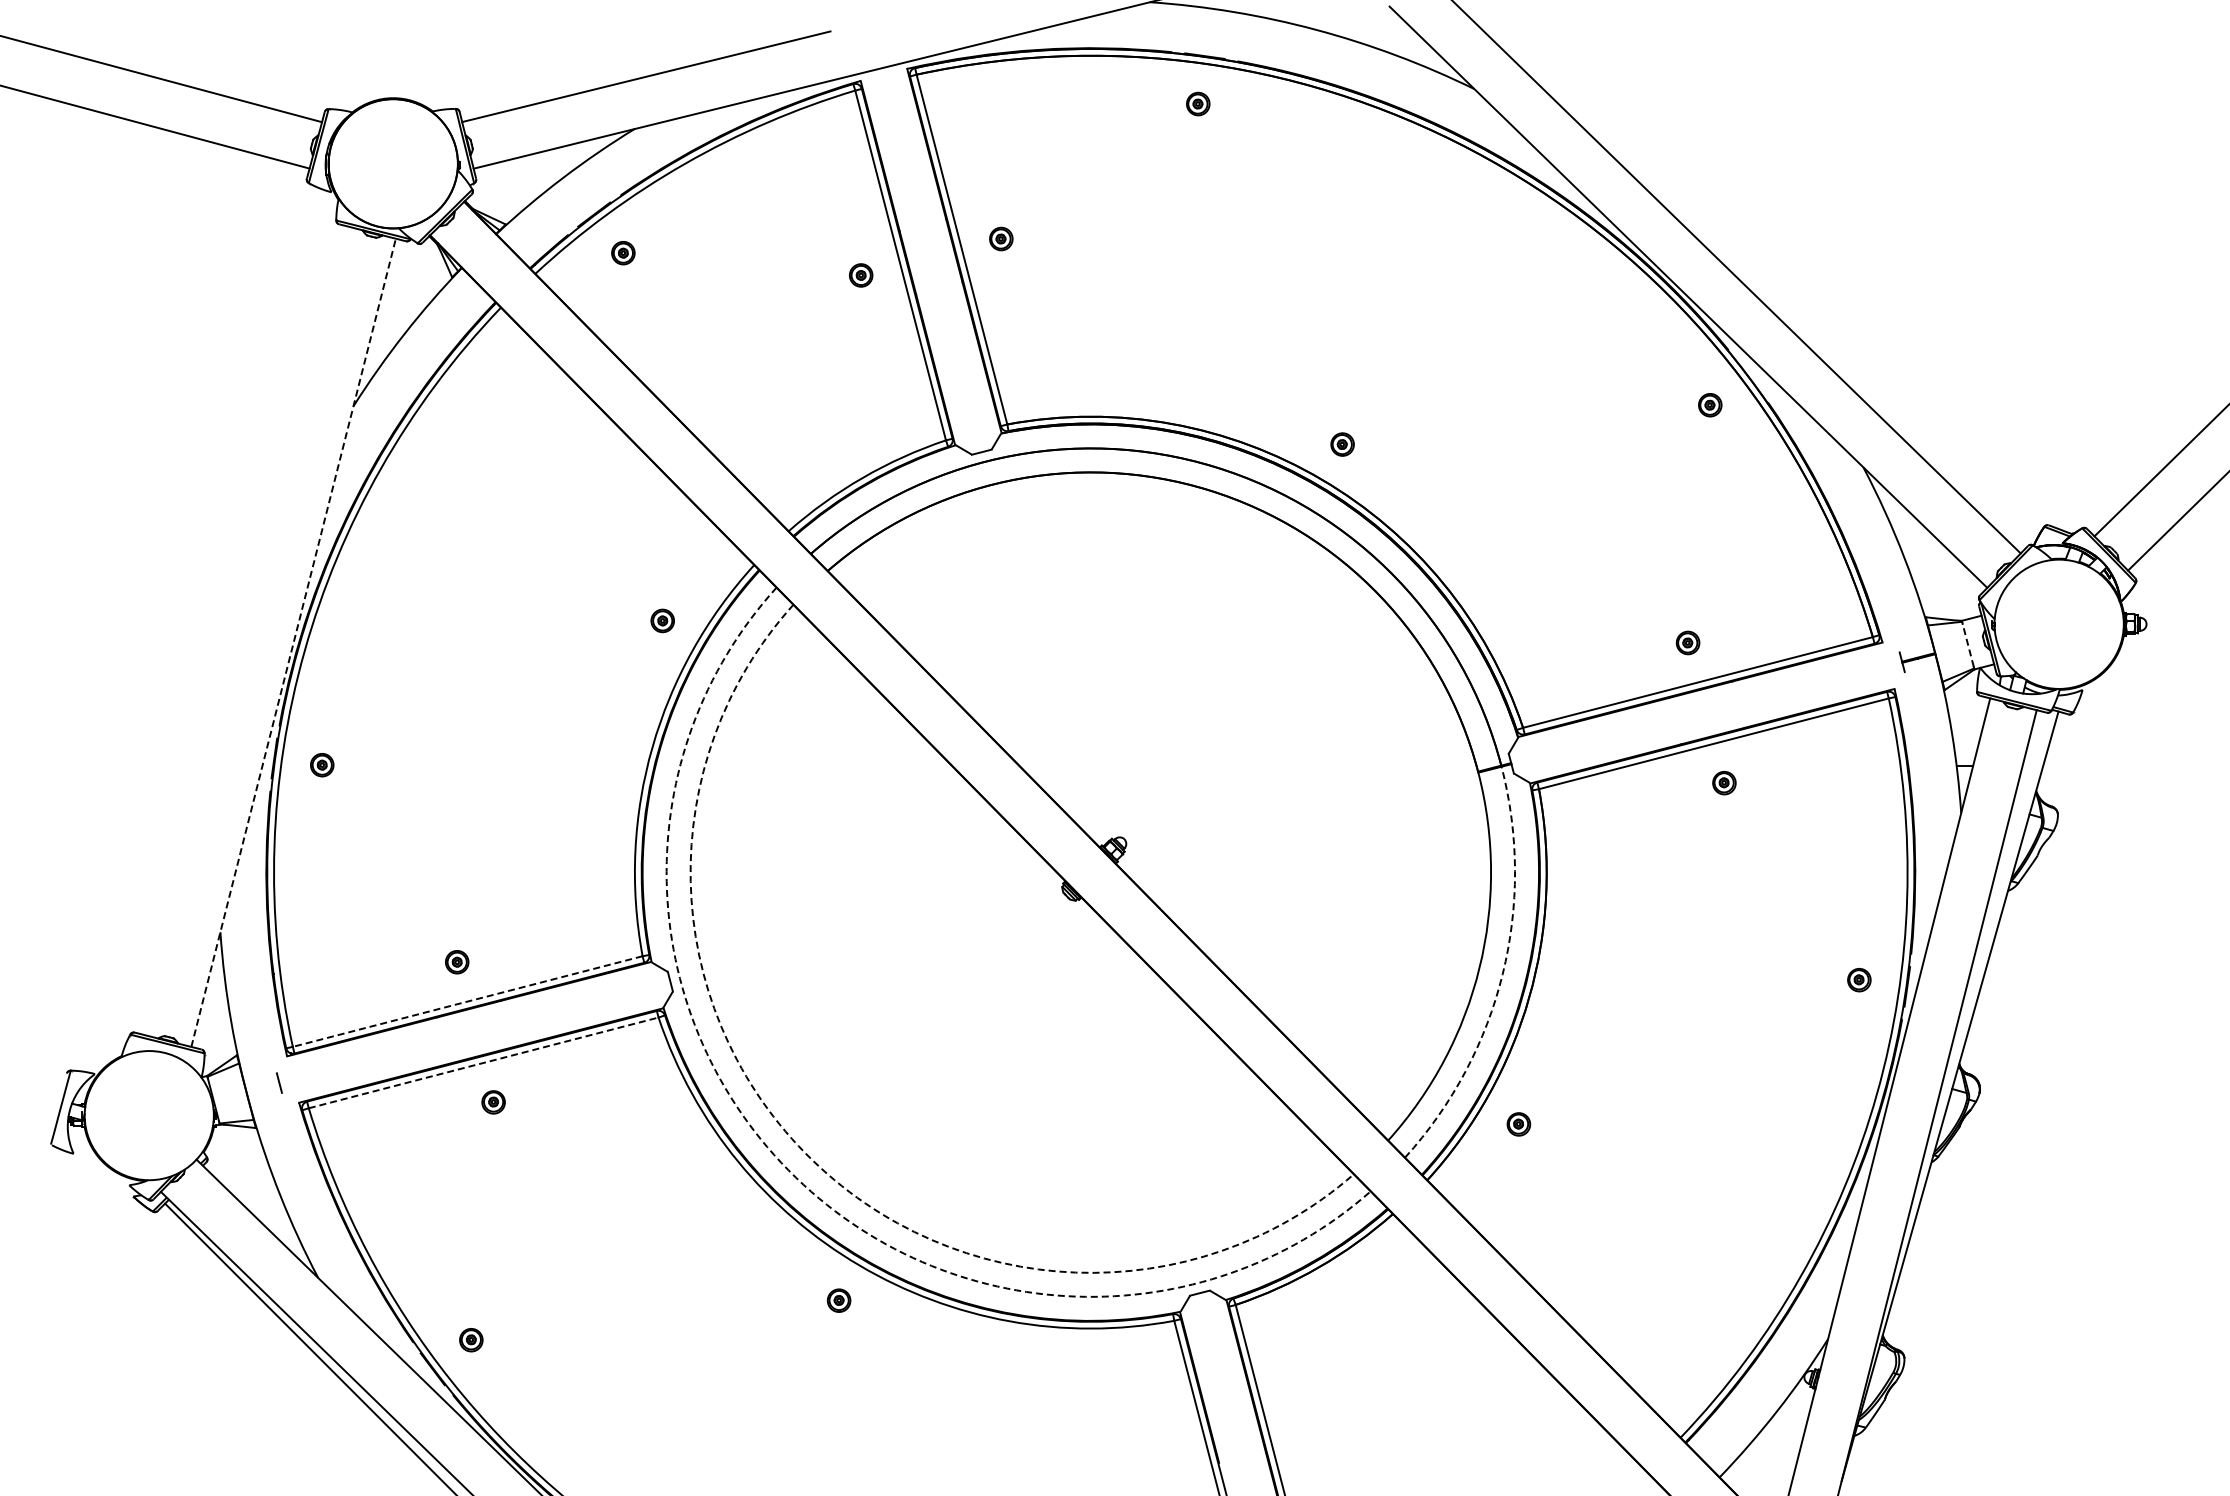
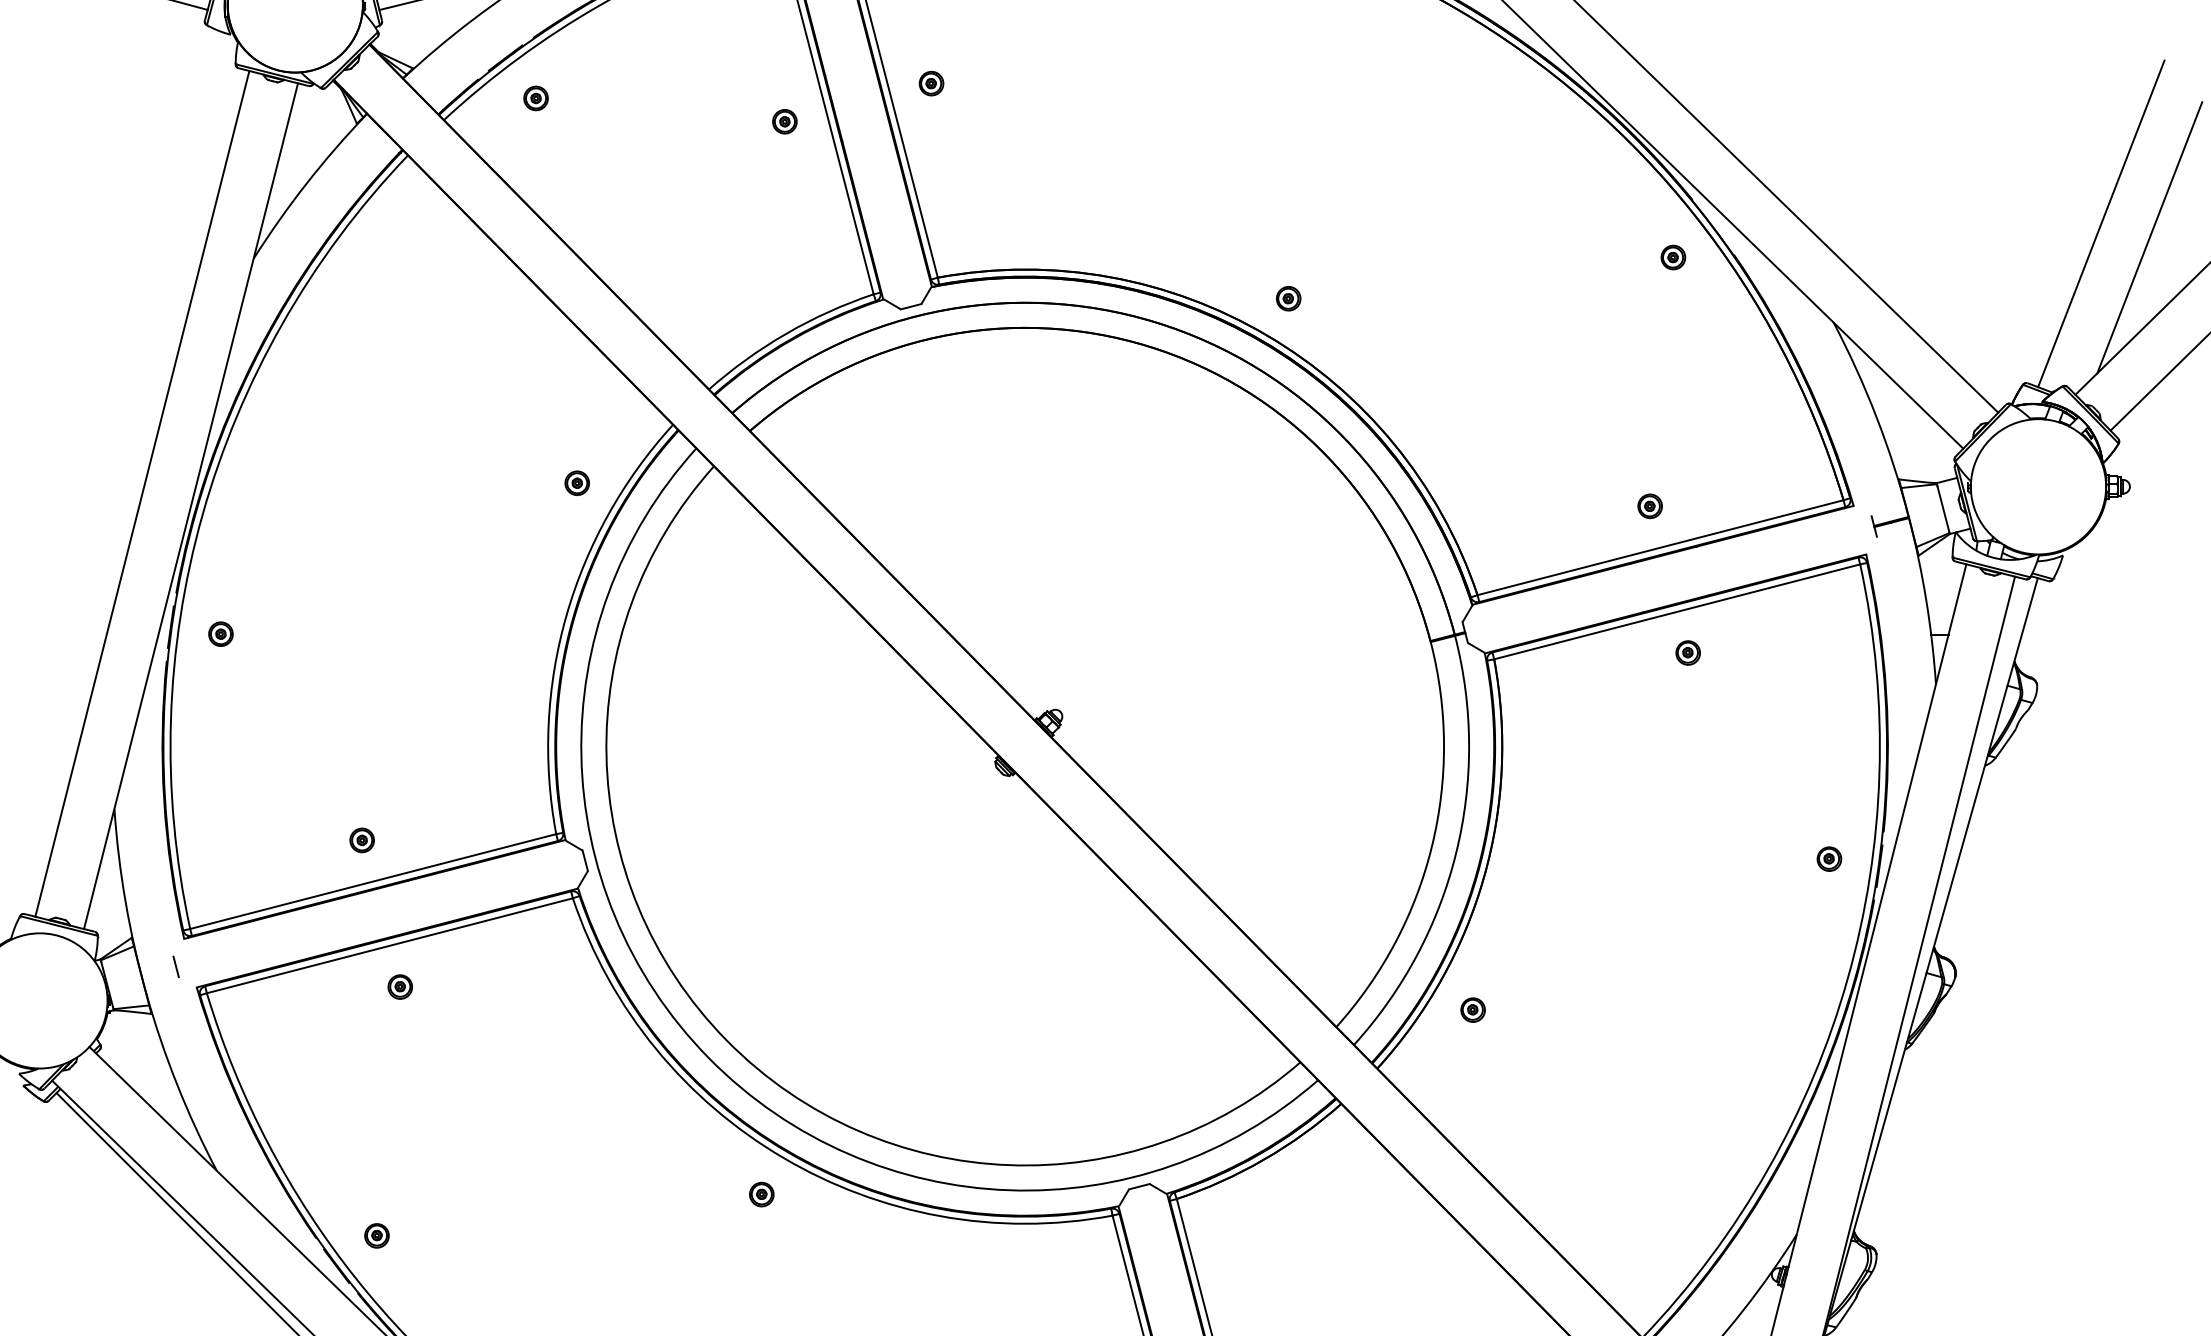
line: (2118, 372) -> (2100, 223), added
line: (2165, 385) -> (2149, 236), added
line: (246, 630) -> (141, 493), added
line: (293, 642) -> (190, 505), dashed -> solid
line: (1968, 644) -> (1943, 507), dashed -> solid
arc: (1502, 974) -> (1455, 853), dashed -> solid
line: (467, 1001) -> (372, 881), dashed -> solid
line: (483, 1062) -> (389, 945), dashed -> solid
arc: (805, 1153) -> (726, 1040), dashed -> solid
arc: (788, 1170) -> (708, 1058), dashed -> solid

